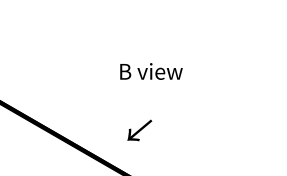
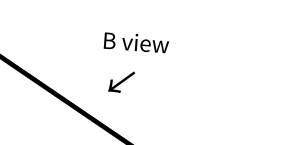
text: (151, 71) -> (136, 42), moved

